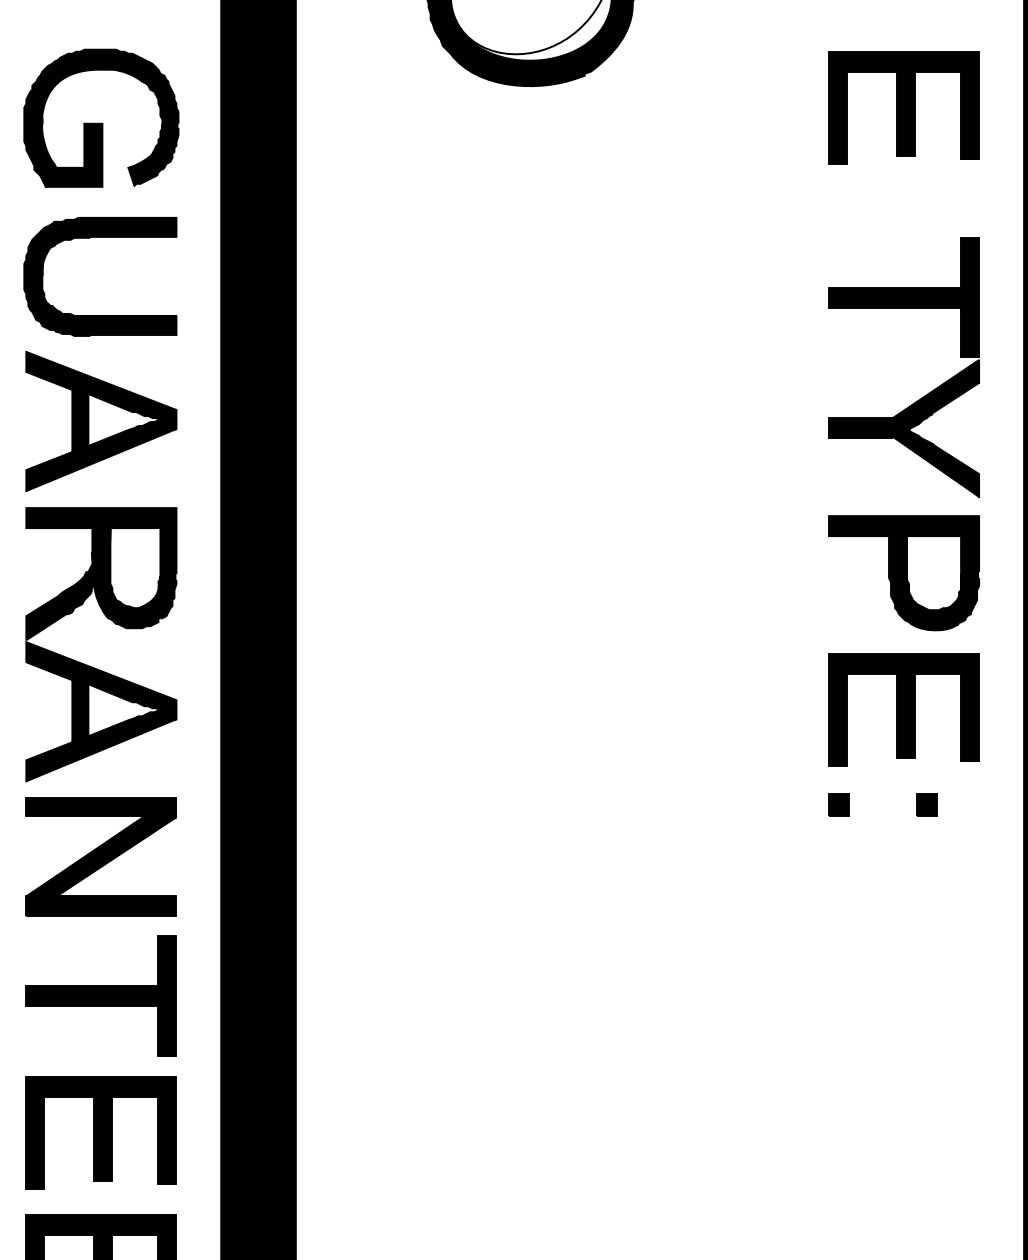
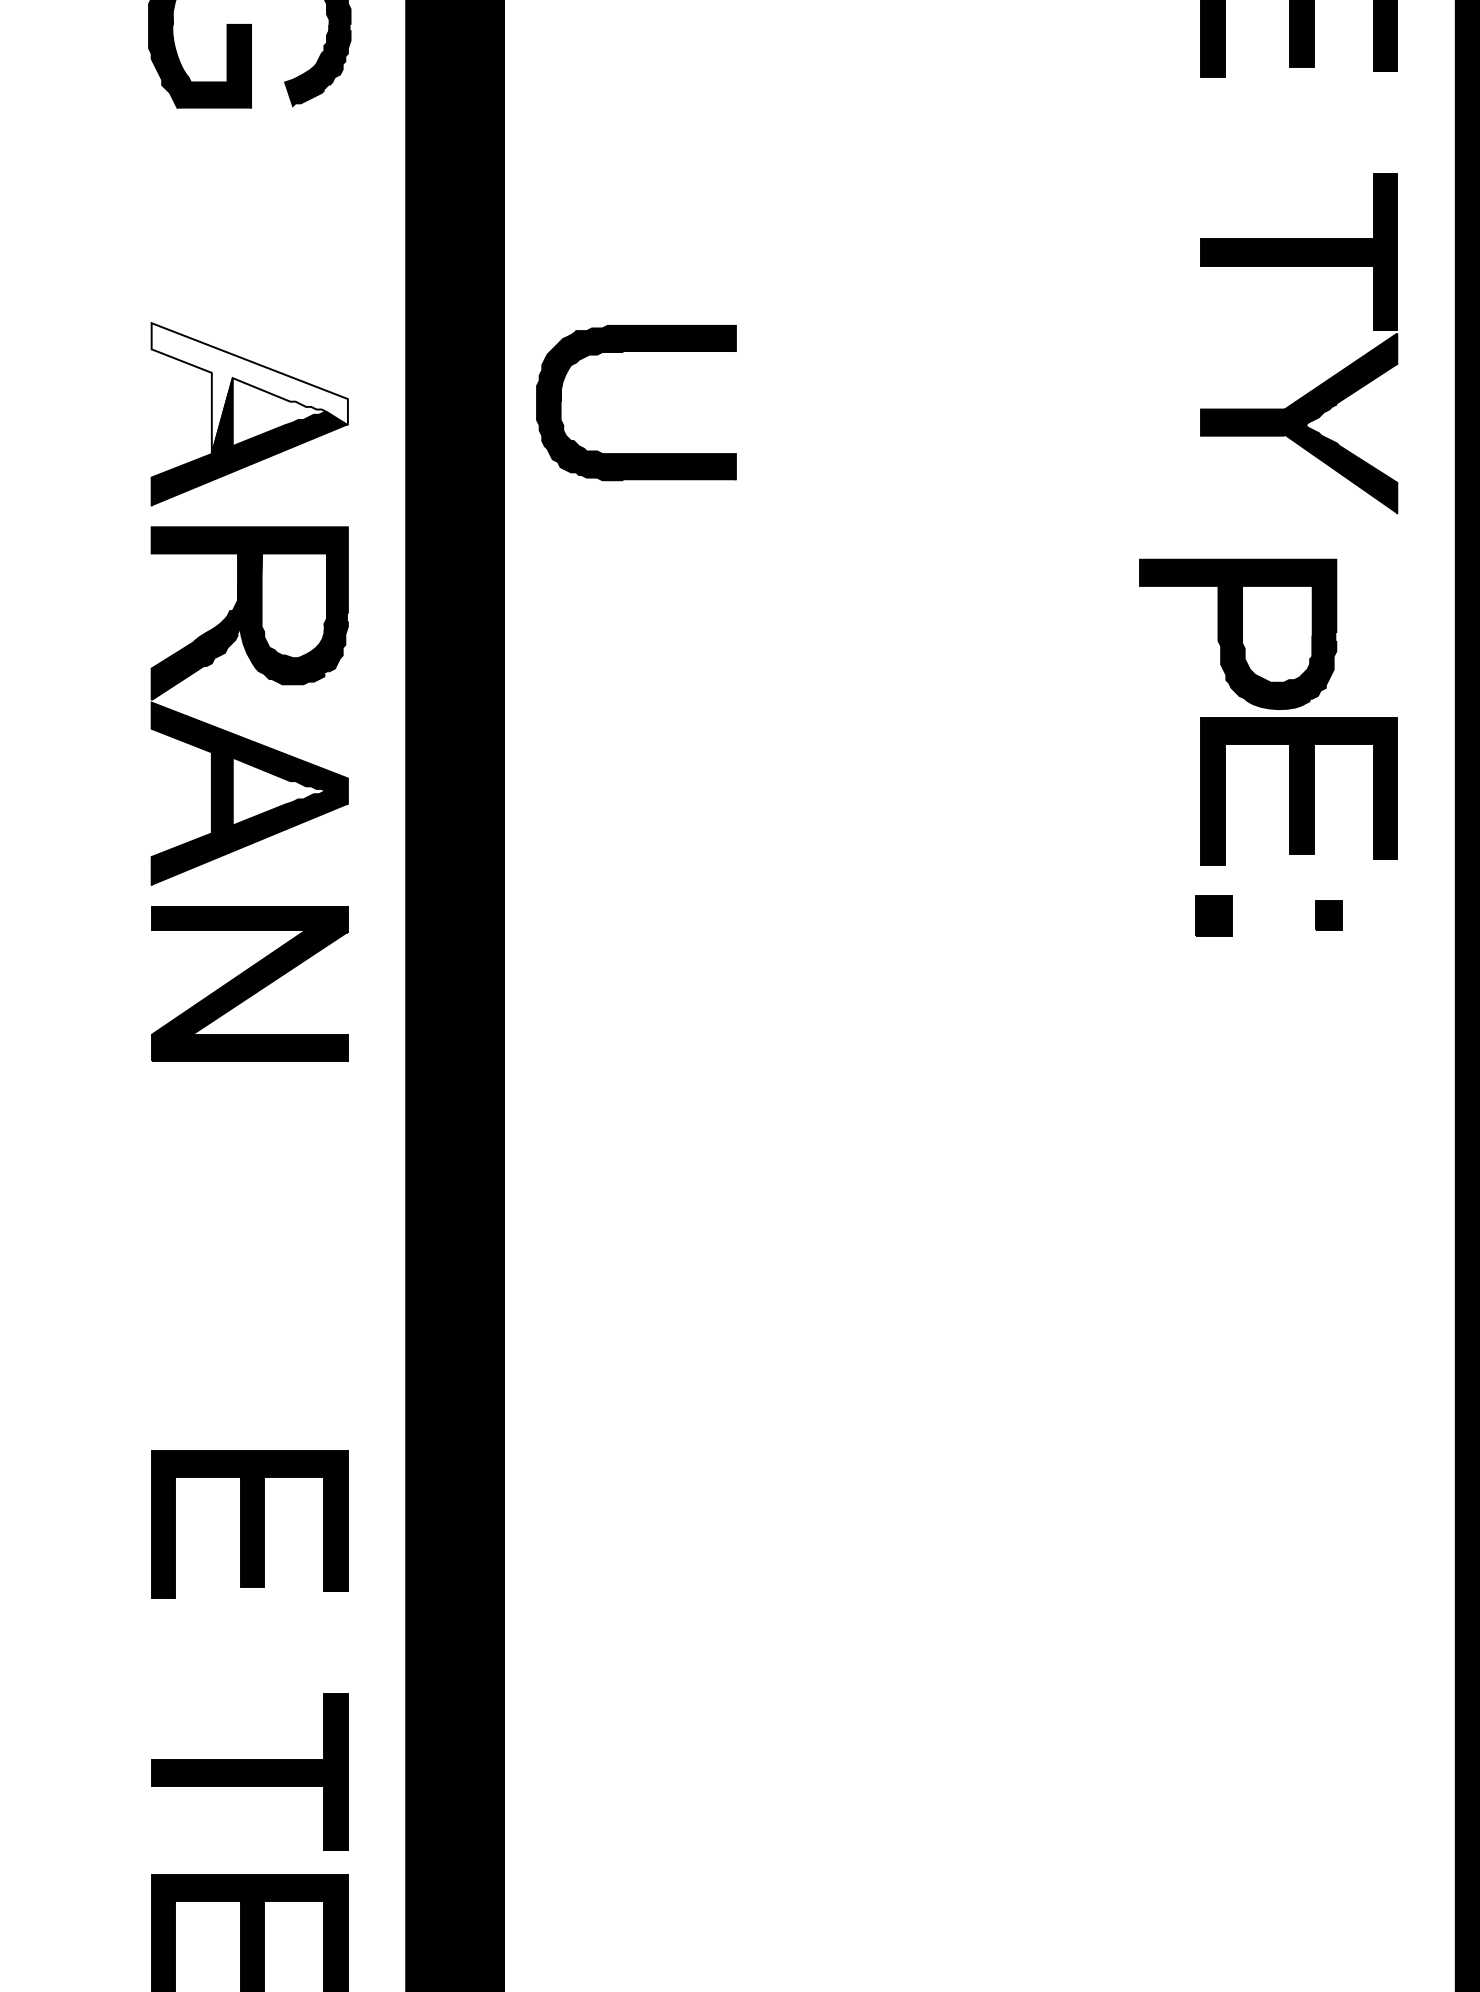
part: (100, 315) -> (636, 453), moved
fill: (101, 401) -> (249, 388), removed
part: (904, 572) -> (1238, 633), moved
part: (838, 805) -> (1213, 915), size x1.4
part: (101, 995) -> (249, 1164), removed
part: (101, 1132) -> (249, 1343), removed

